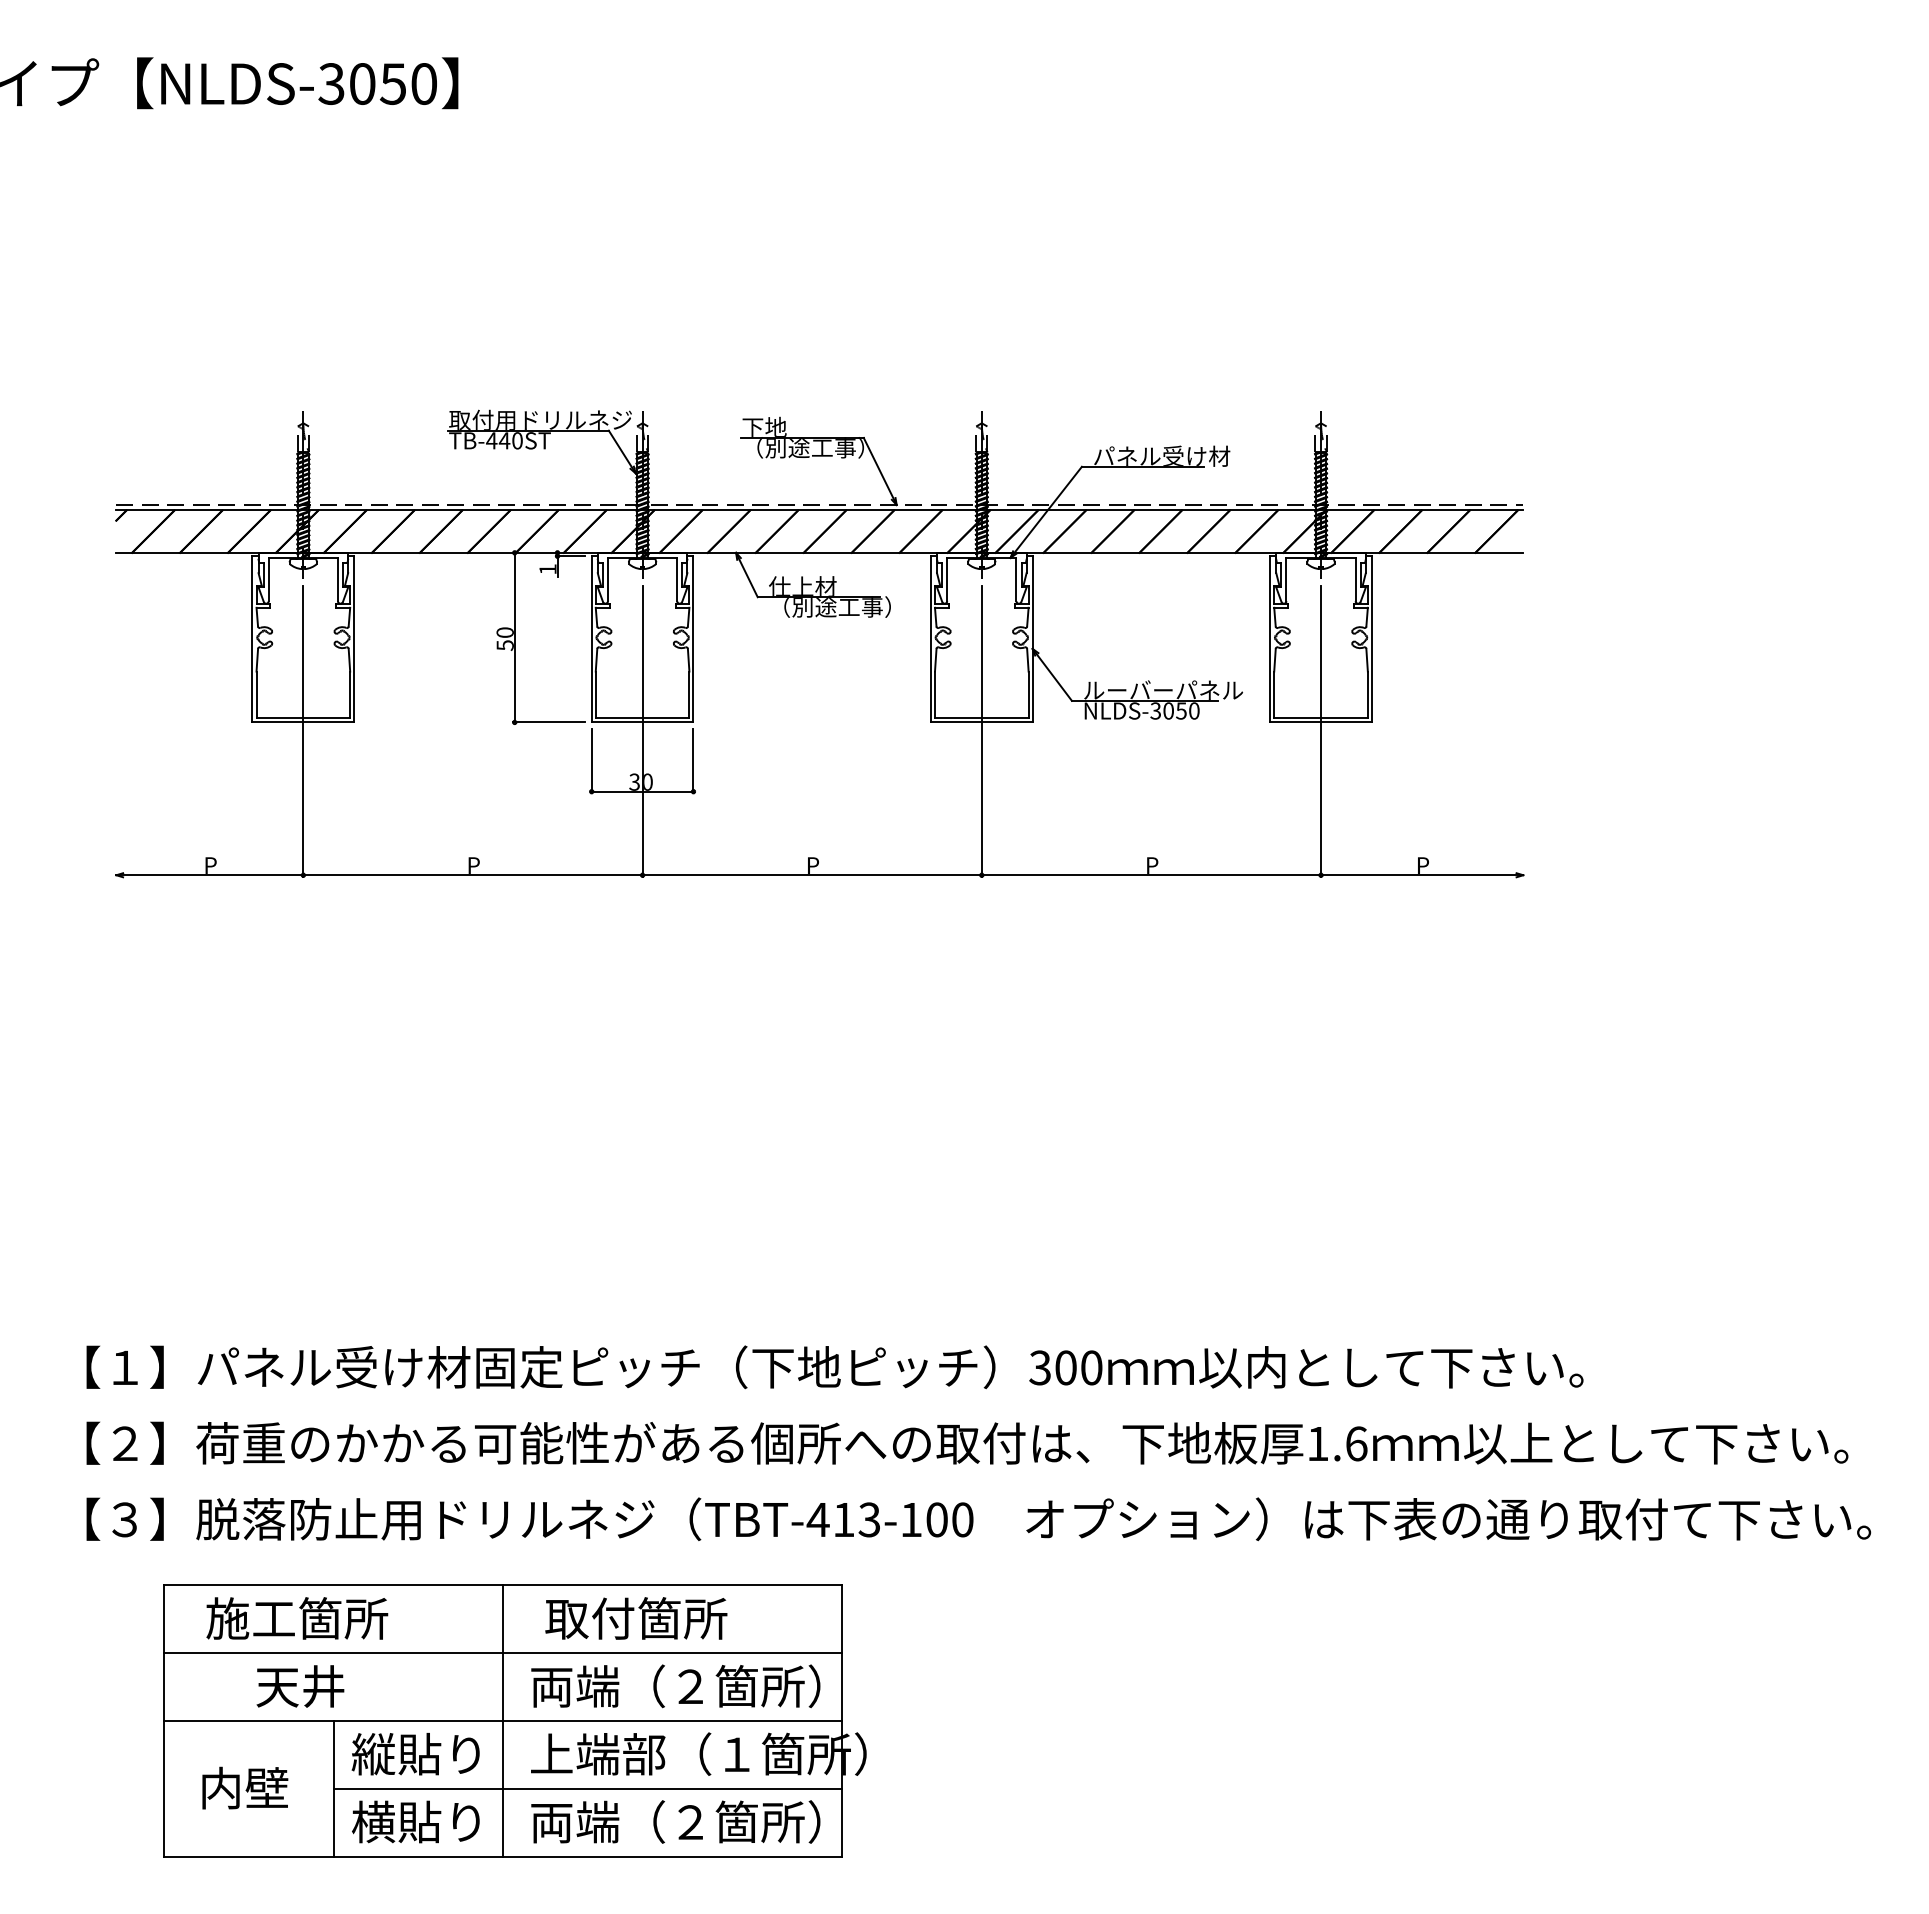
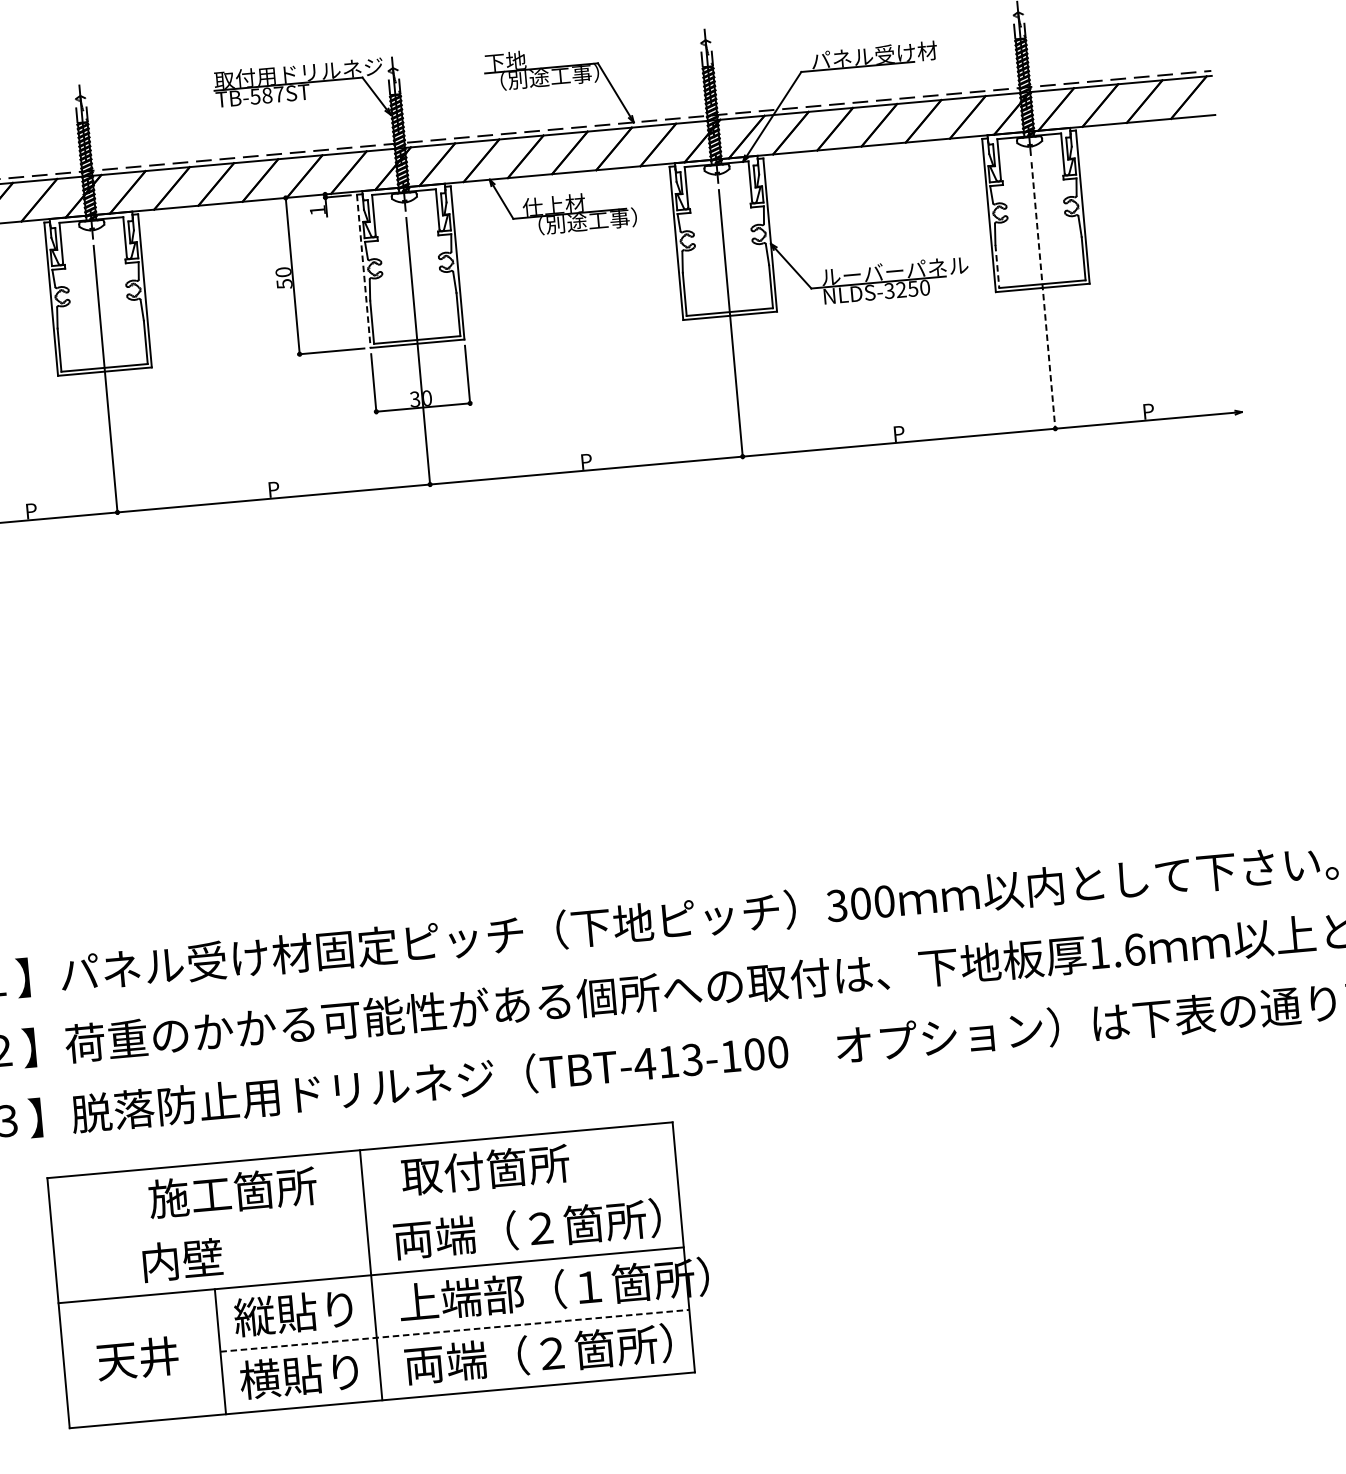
text: (504, 440) -> (267, 95), TB-440ST -> TB-587ST
line: (591, 639) -> (363, 271), solid -> dashed
line: (1274, 695) -> (997, 266), solid -> dashed
text: (1168, 710) -> (901, 289), NLDS-3050 -> NLDS-3250
line: (1321, 731) -> (1043, 296), solid -> dashed
text: (297, 1618) -> (233, 1192), moved
line: (502, 1653) -> (365, 1213), removed
text: (300, 1686) -> (181, 1260), 天井 -> 内壁
text: (244, 1787) -> (138, 1357), 内壁 -> 天井
line: (588, 1788) -> (455, 1330), solid -> dashed

